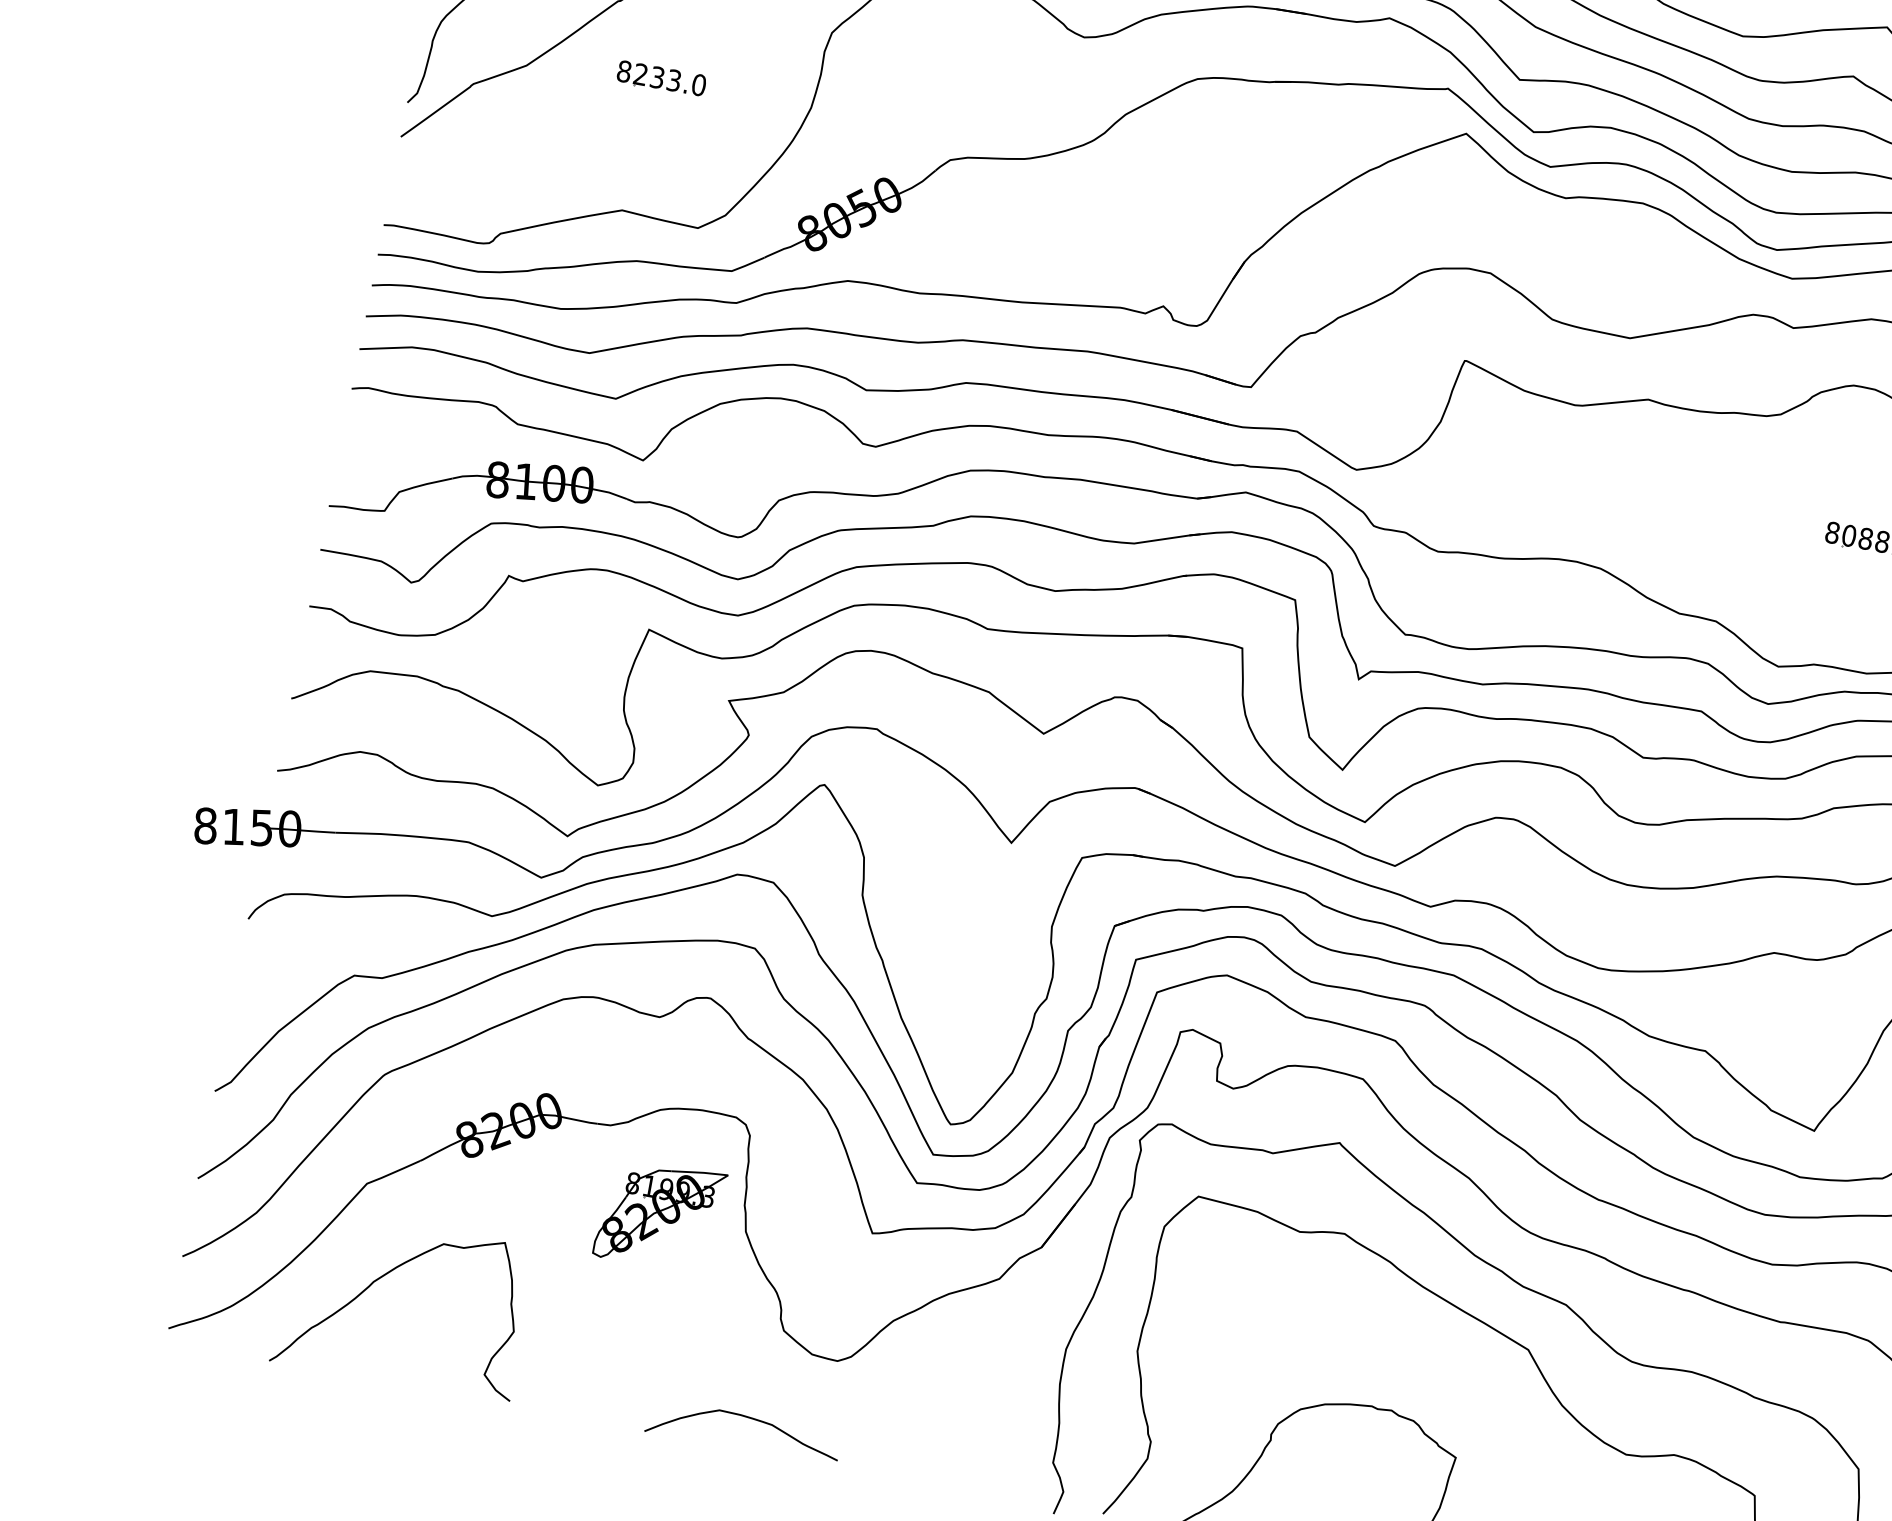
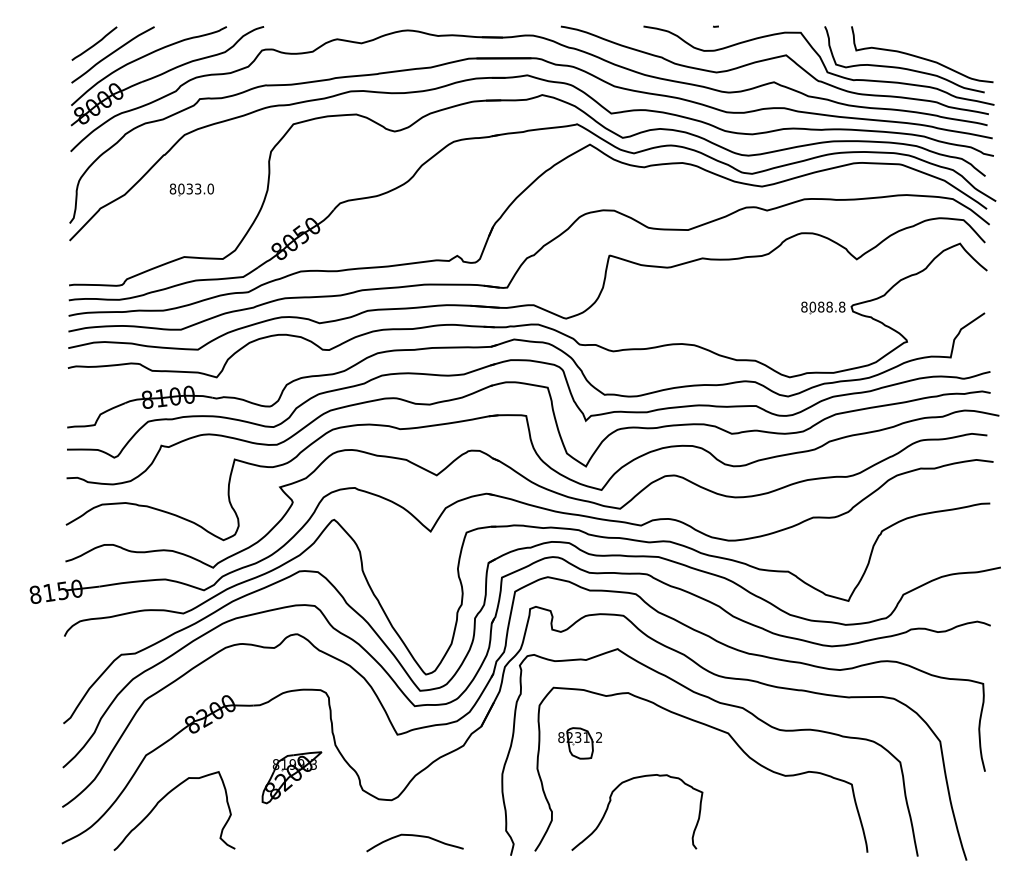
text: (641, 73) -> (181, 188), 8233.0 -> 8033.0
part: (659, 1214) -> (291, 777), moved
part: (1229, 1316) -> (579, 743), added
curve: (744, 1418) -> (414, 836), moved

